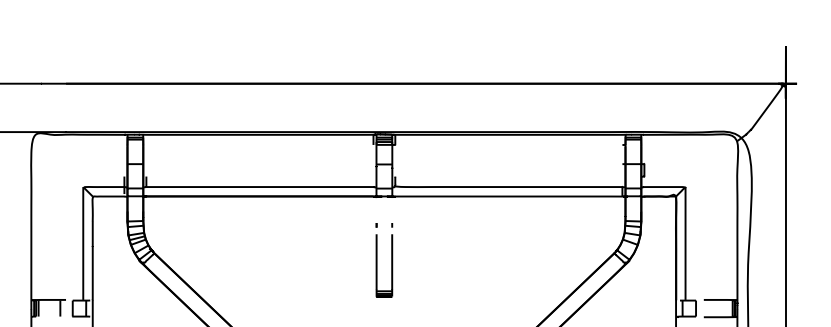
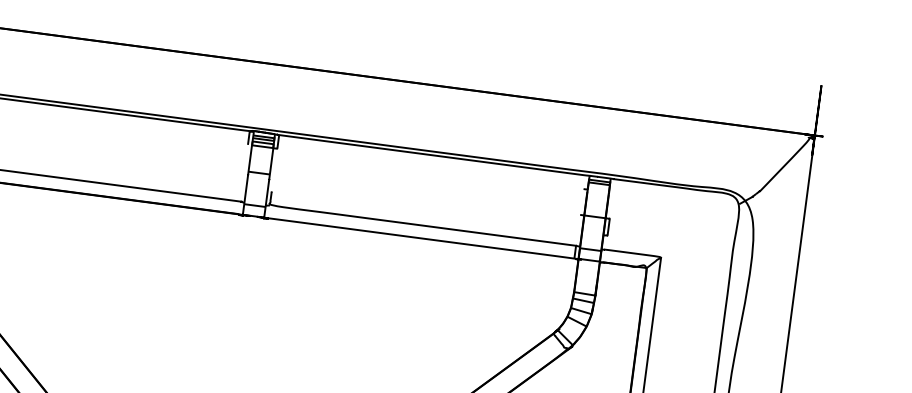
part: (377, 260) -> (232, 301), removed

